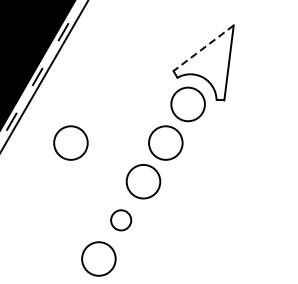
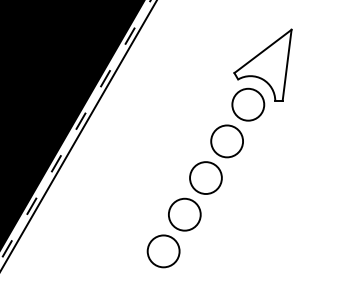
line: (204, 48) -> (263, 51), dashed -> solid
circle: (70, 143) -> (136, 141), removed
circle: (120, 220) -> (184, 214), size x1.67

